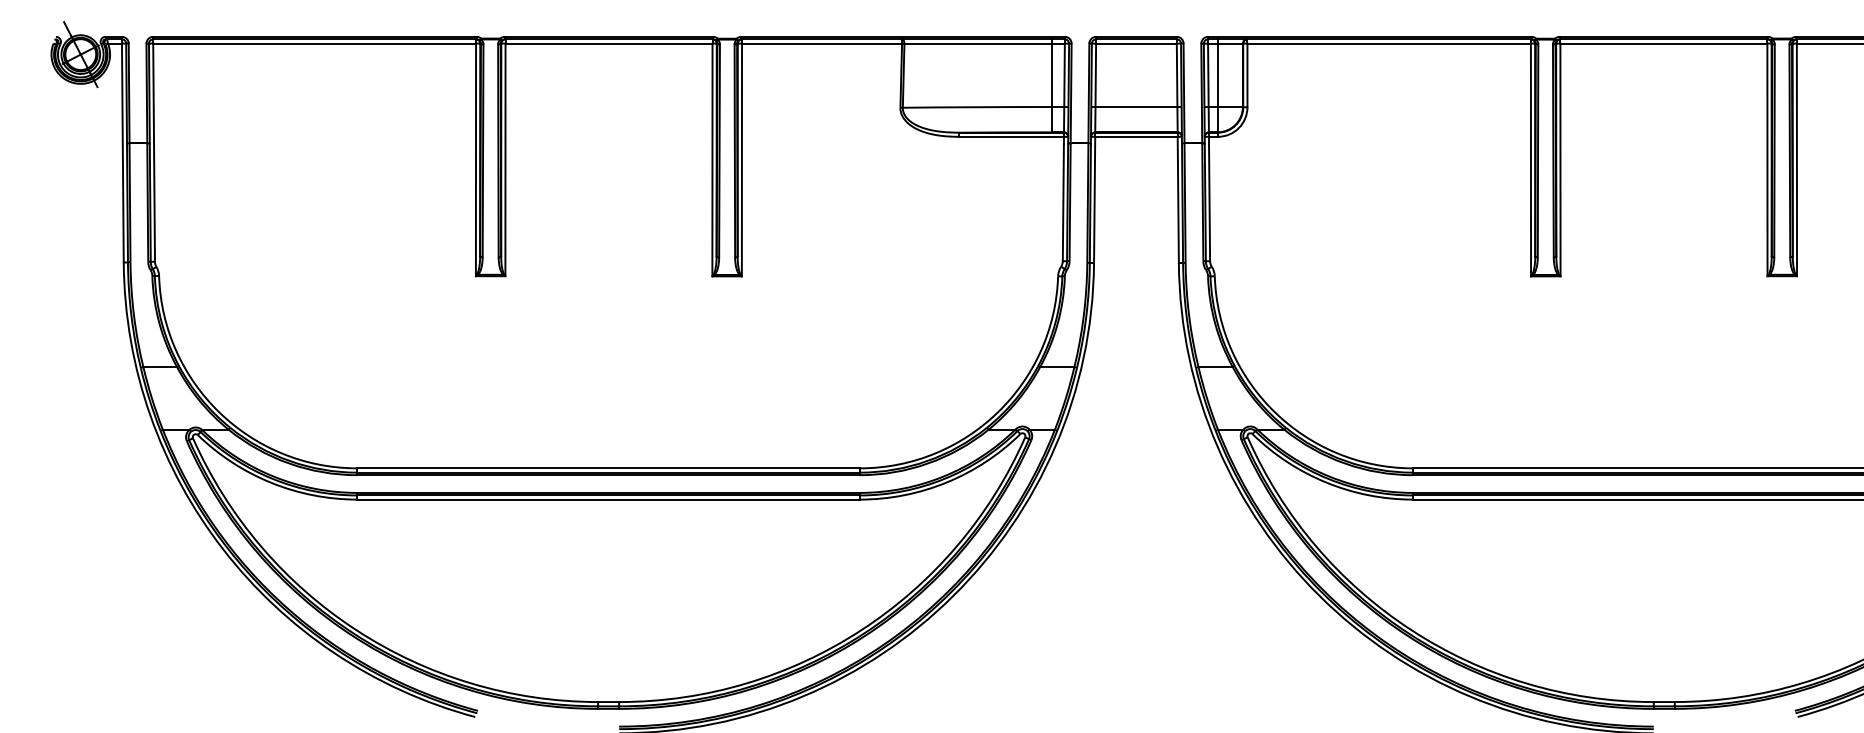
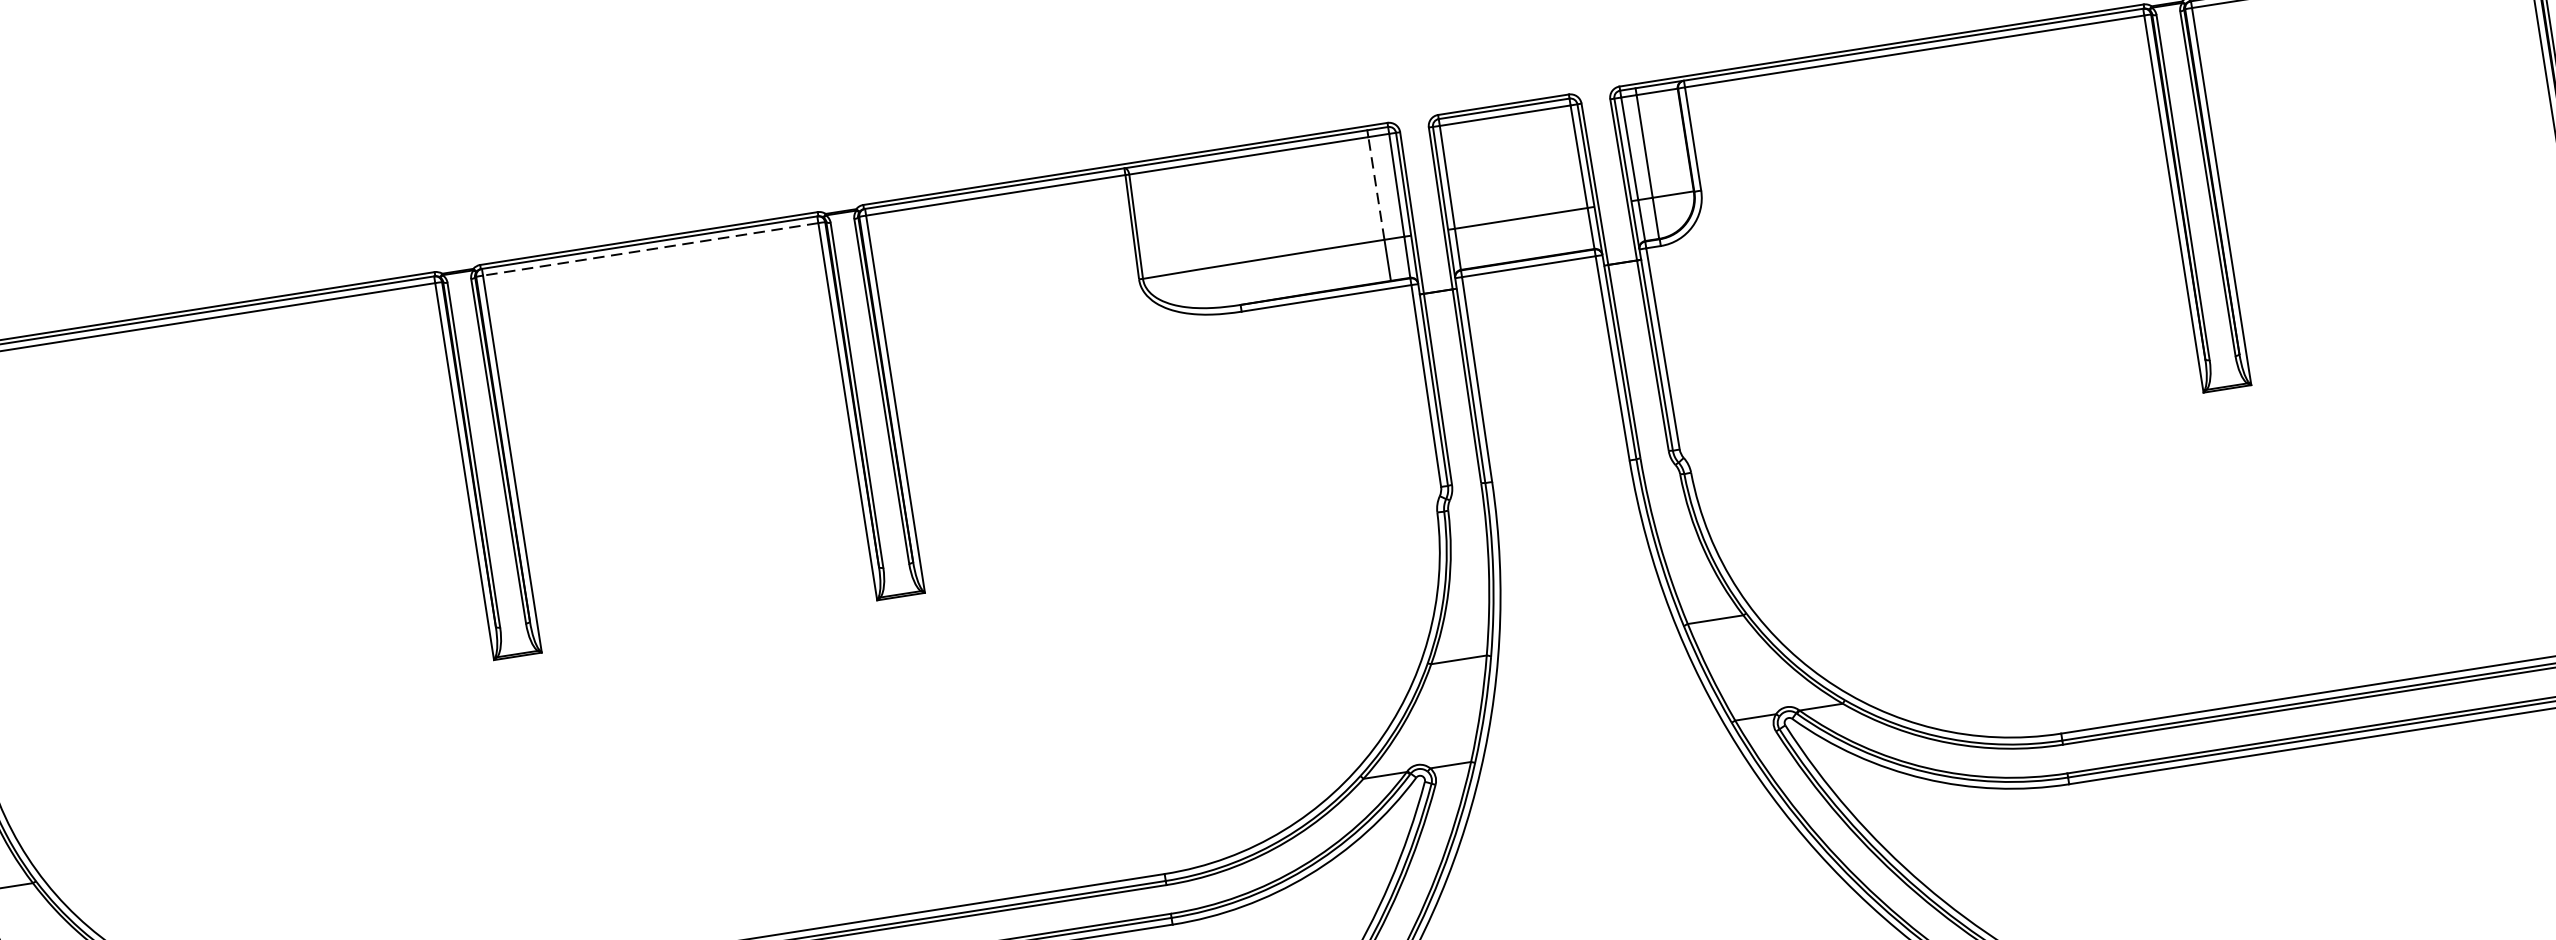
line: (608, 43) -> (649, 249), solid -> dashed
line: (1052, 75) -> (1377, 188), solid -> dashed

